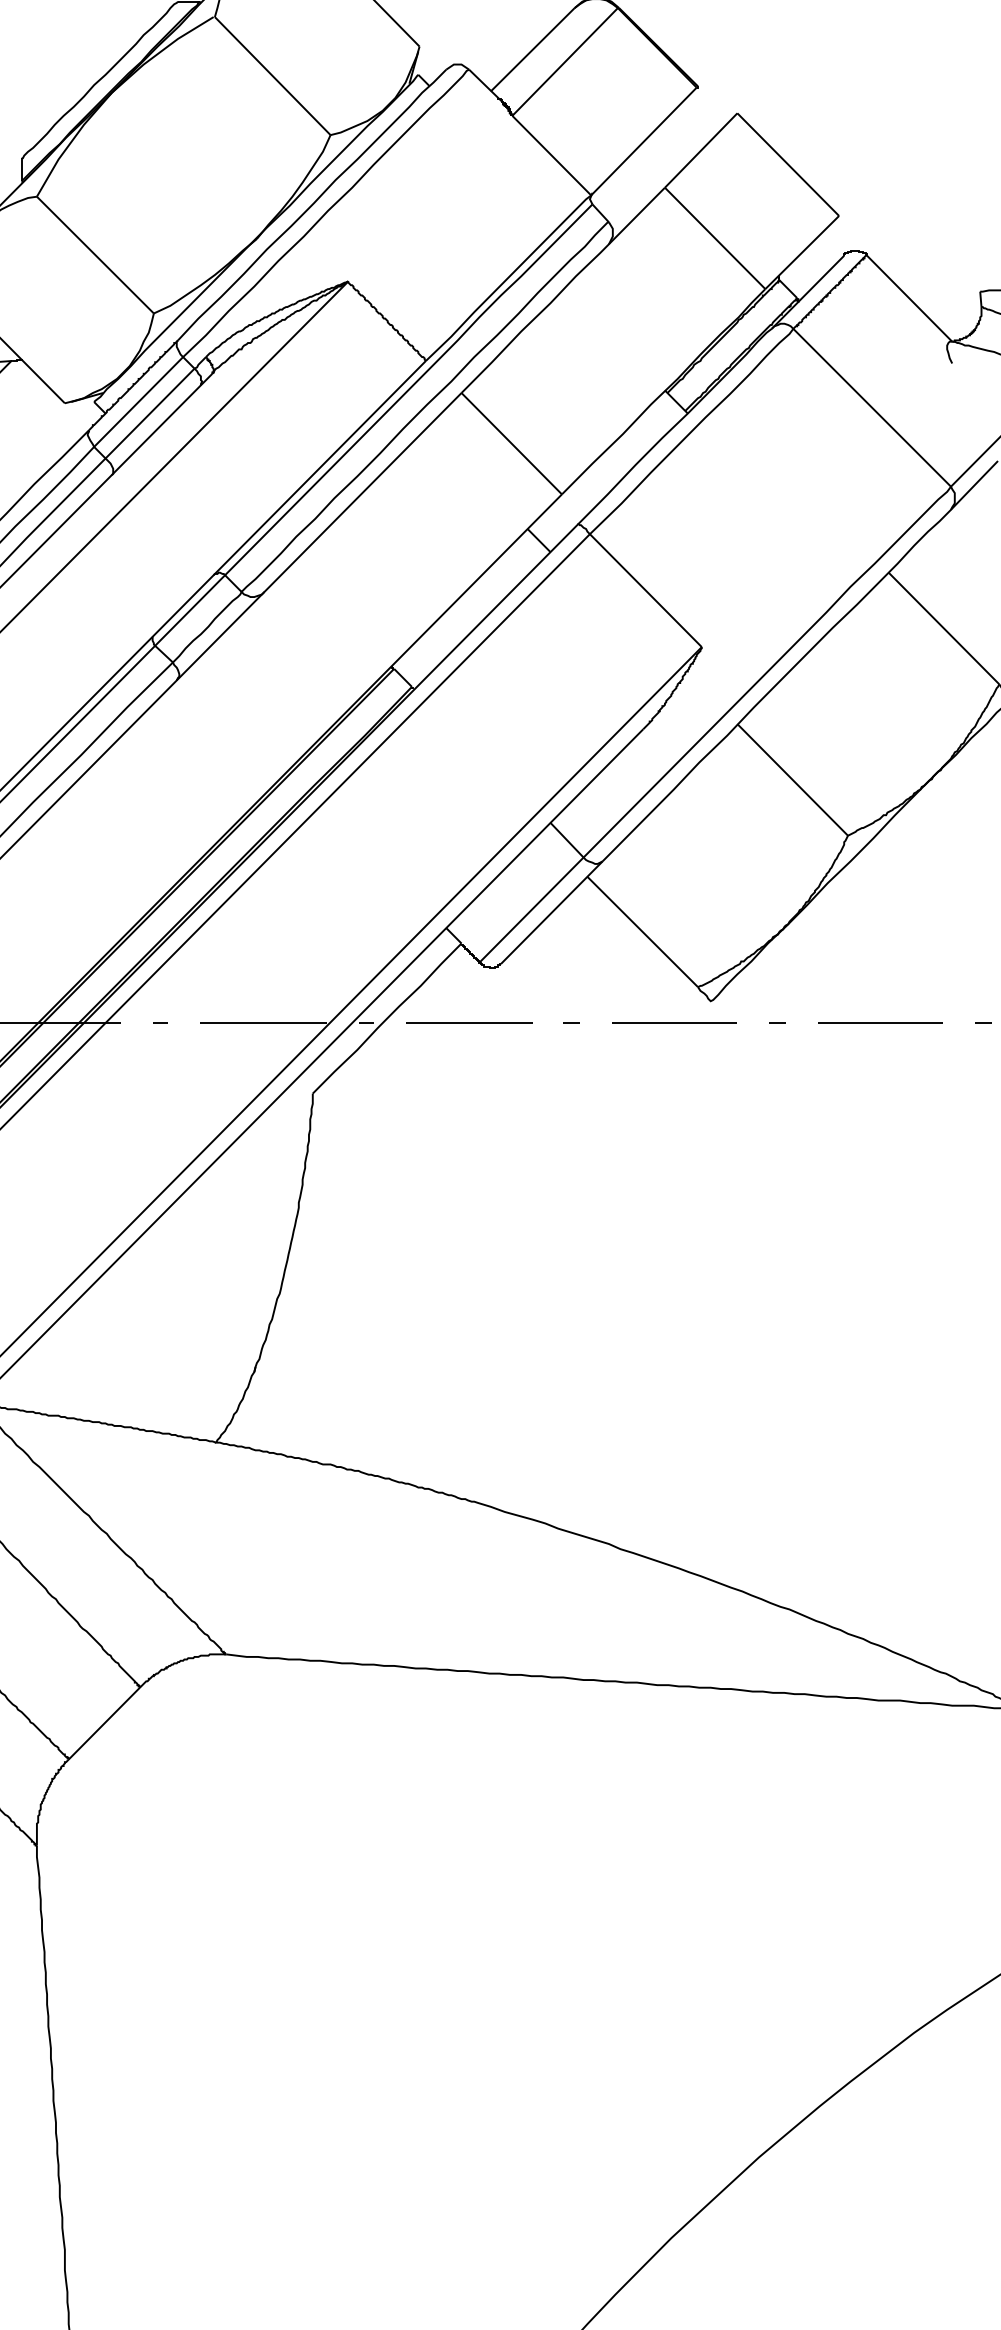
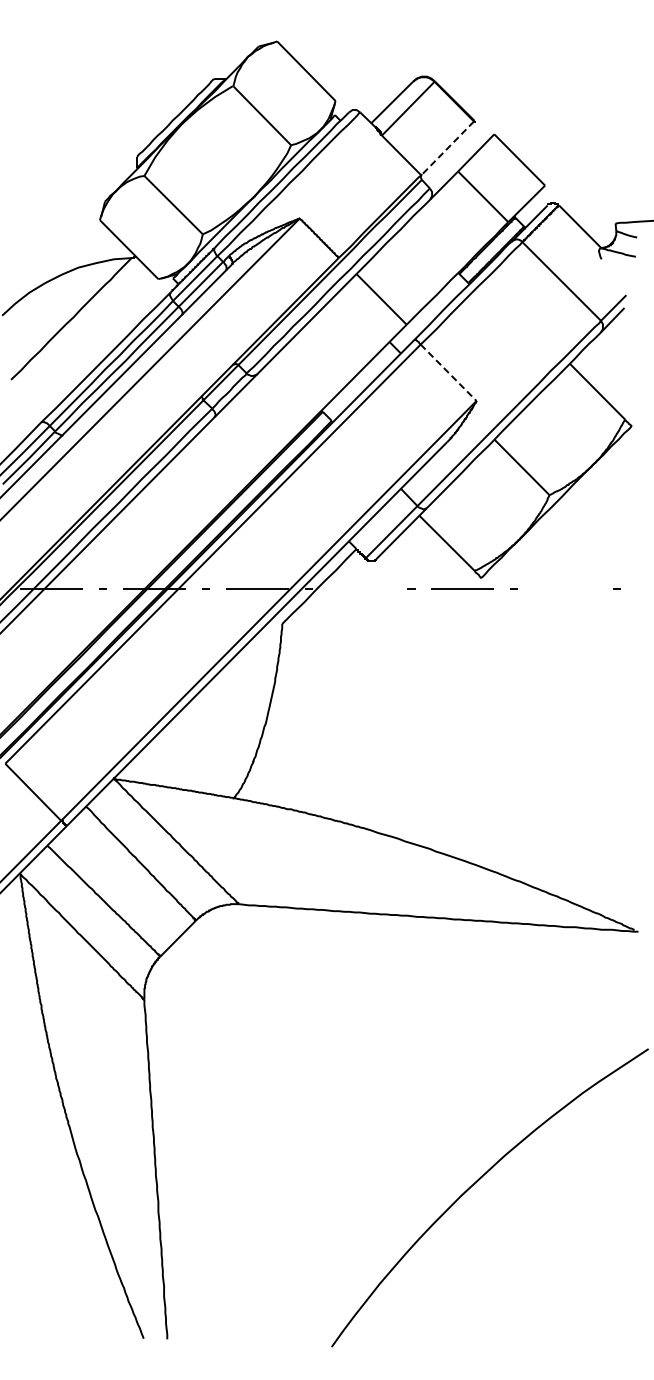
line: (643, 141) -> (447, 148), solid -> dashed
line: (645, 590) -> (448, 372), solid -> dashed
line: (469, 1022) -> (360, 588), removed
line: (879, 1022) -> (565, 588), removed

